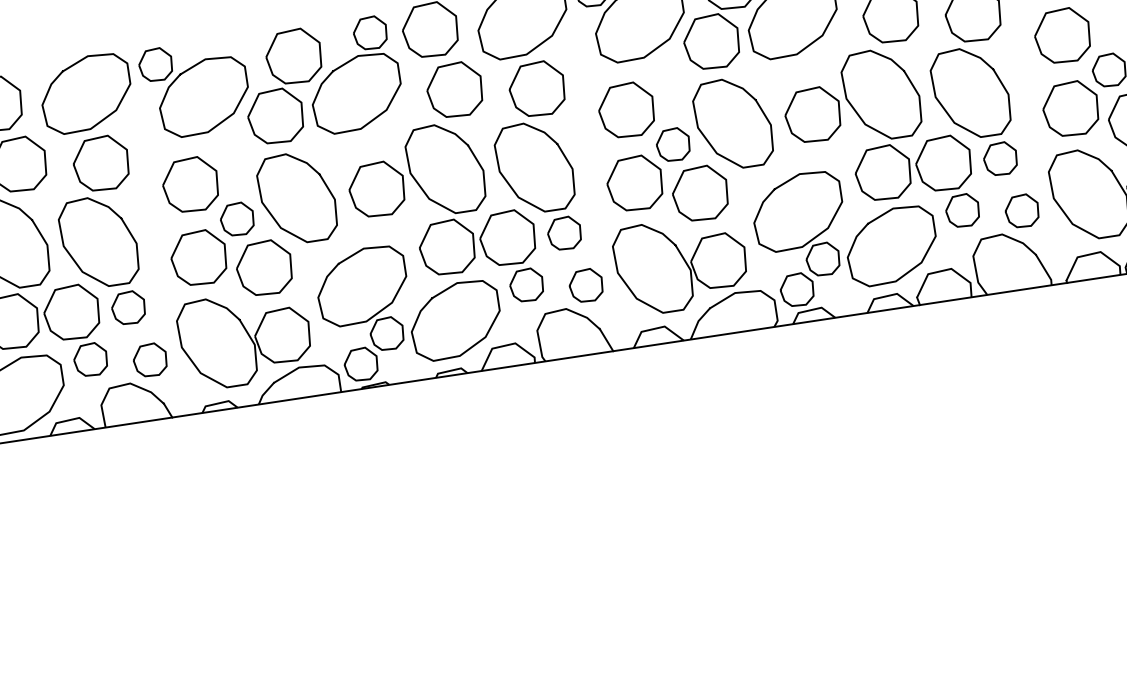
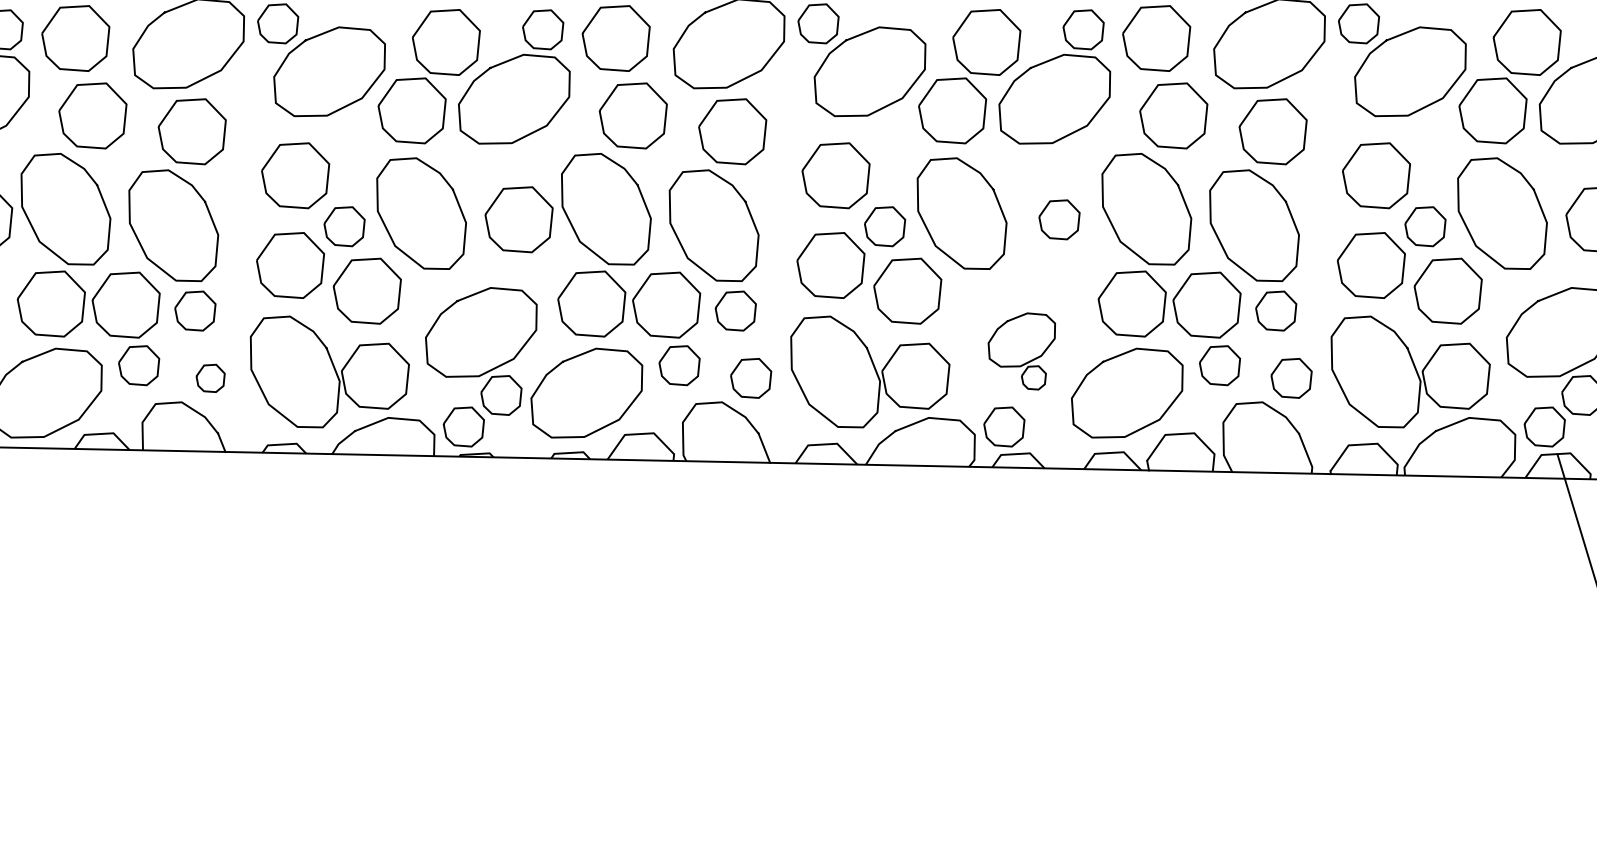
part: (813, 114) -> (1059, 219), size x0.6
part: (800, 226) -> (1021, 351), size x0.6
part: (150, 360) -> (210, 378), size x0.7

